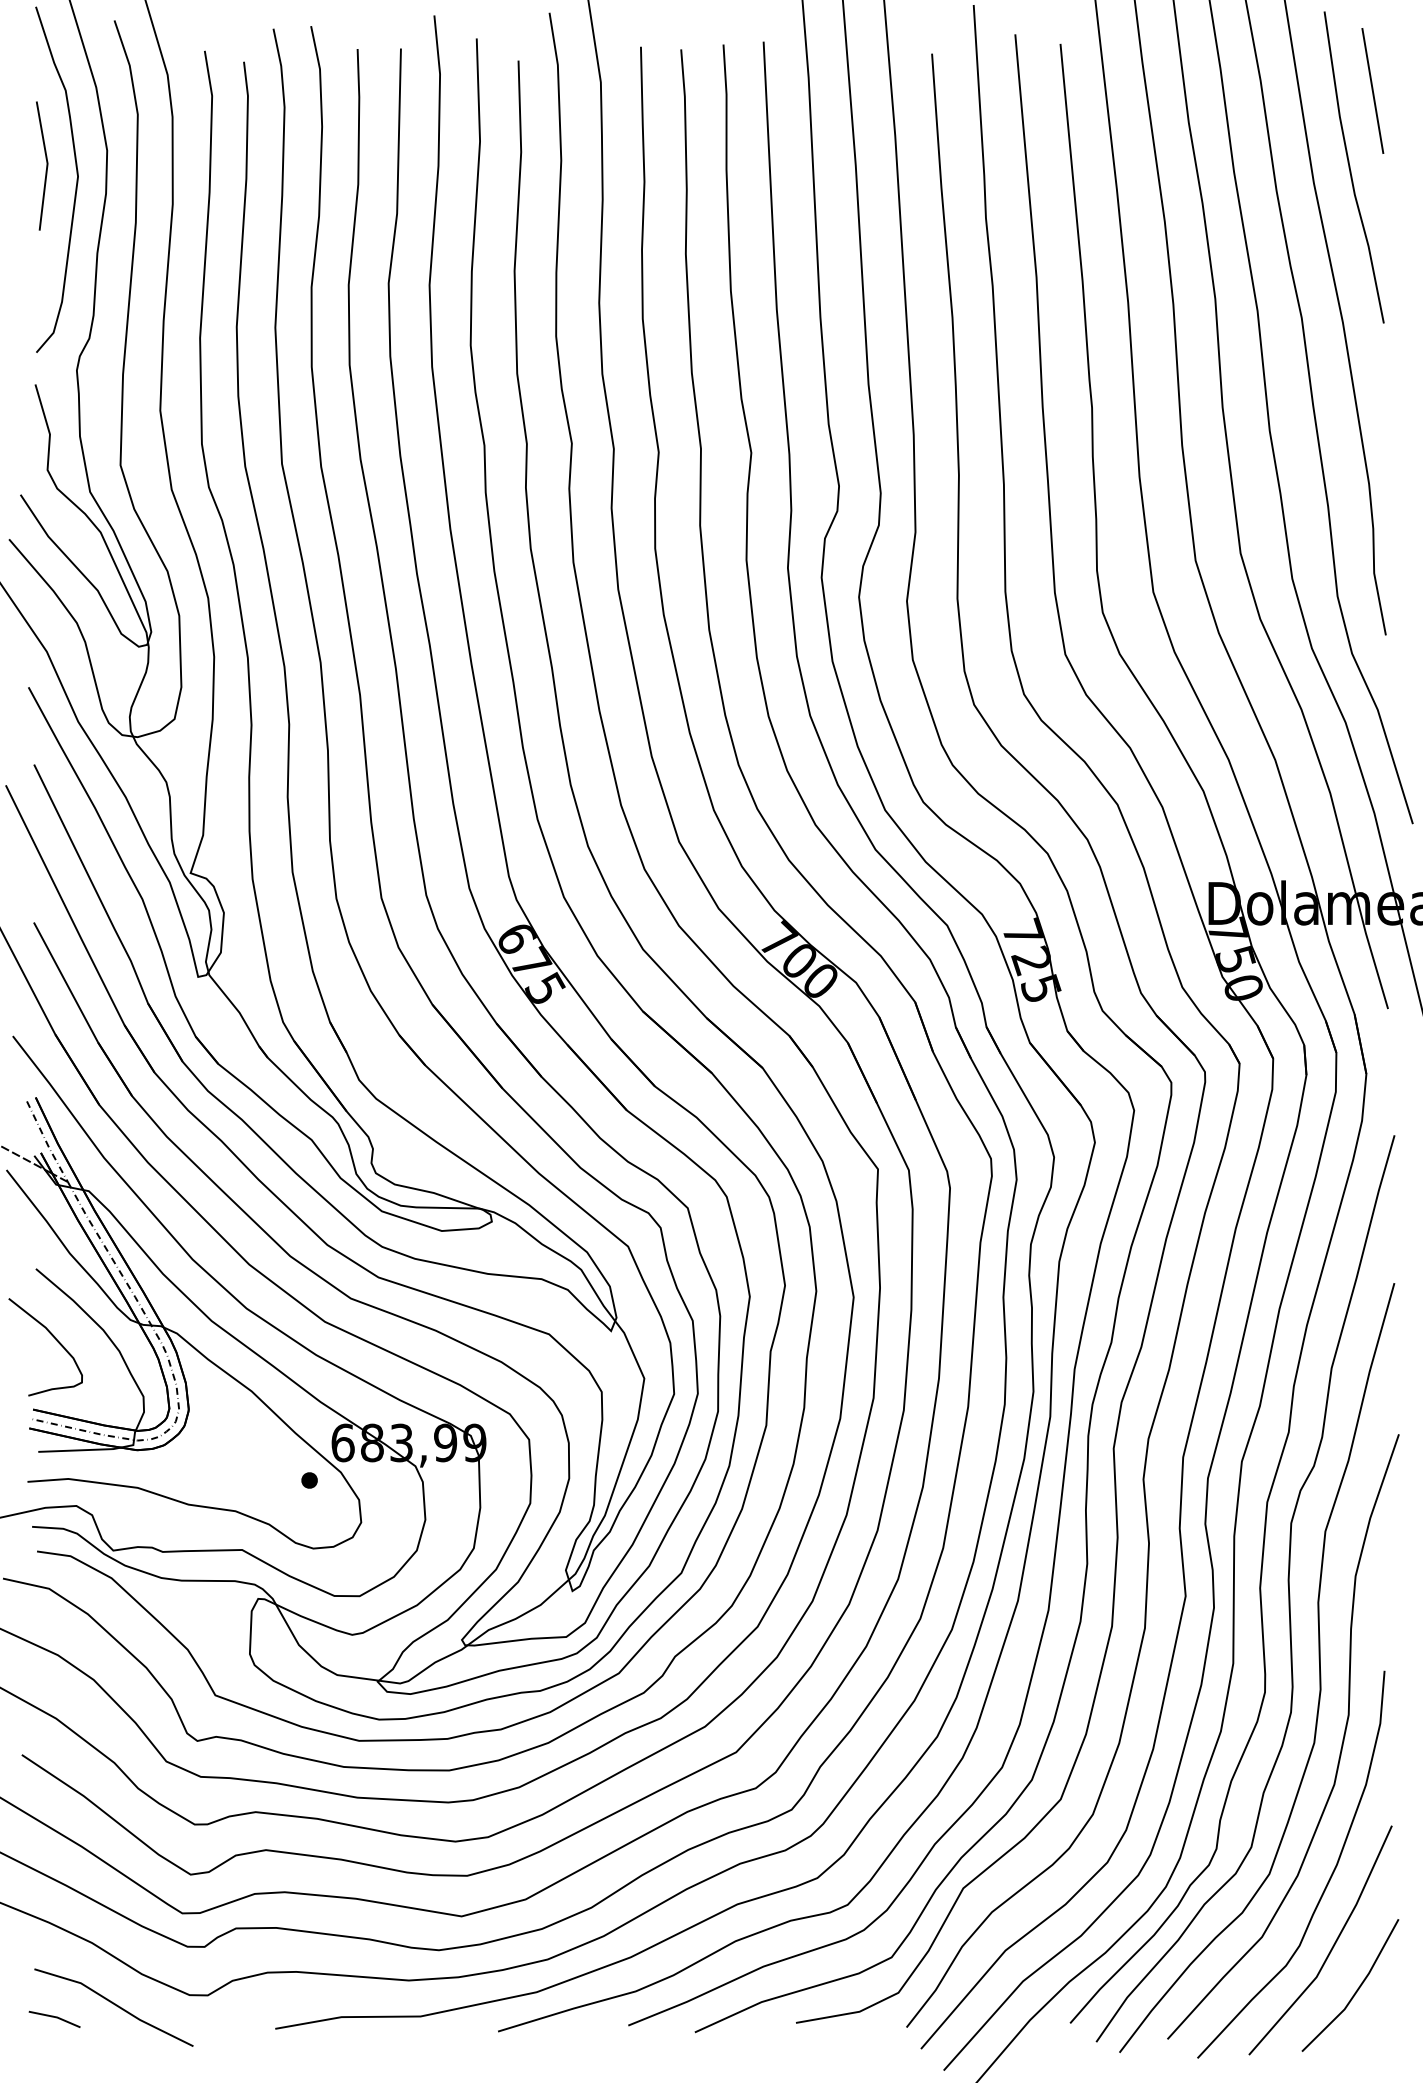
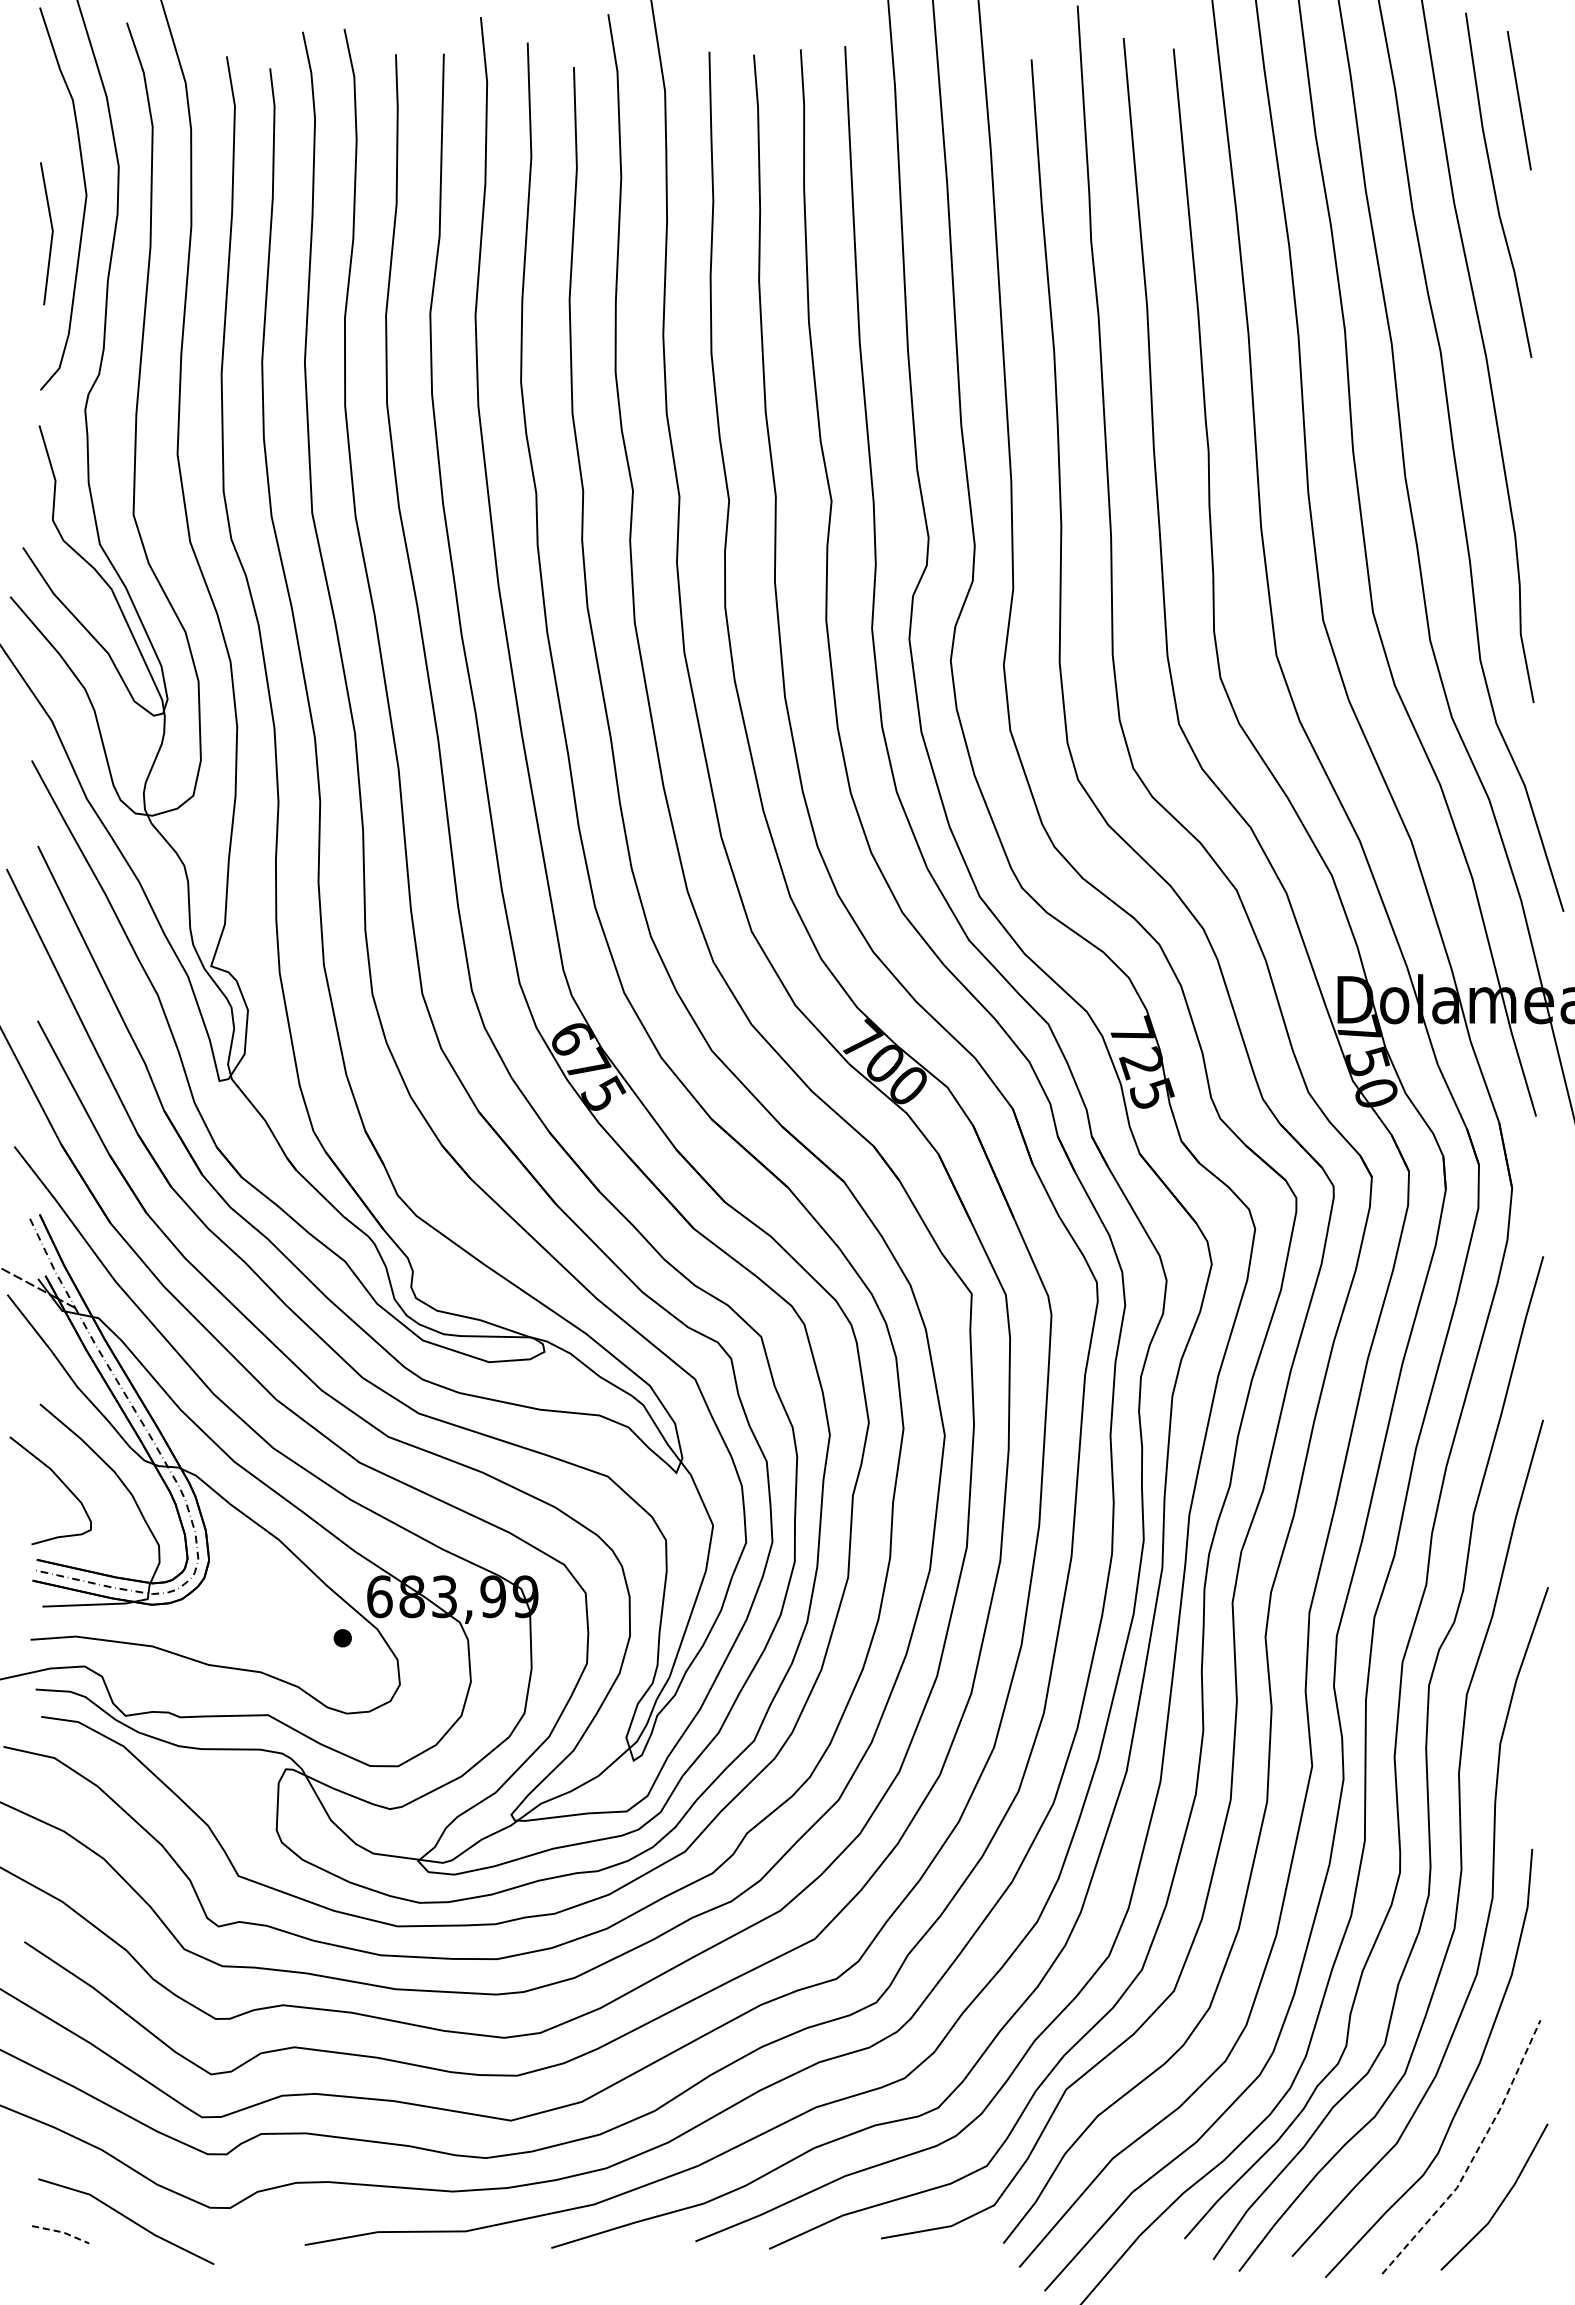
line: (46, 165) -> (51, 233), moved
line: (1332, 1947) -> (1474, 2155), solid -> dashed
line: (55, 2017) -> (61, 2232), solid -> dashed

